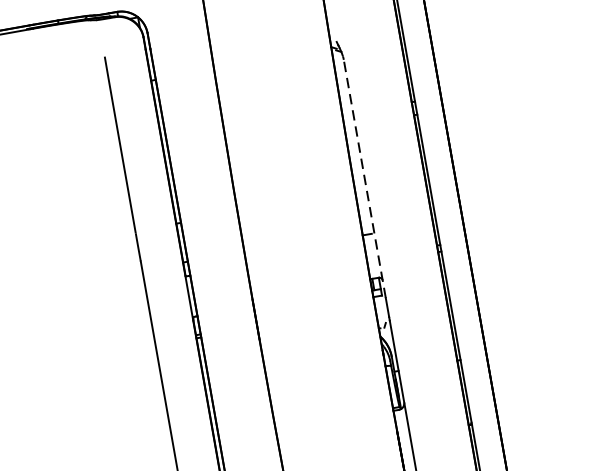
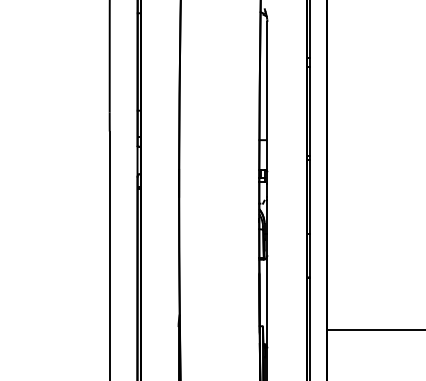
line: (364, 178) -> (267, 102), dashed -> solid

